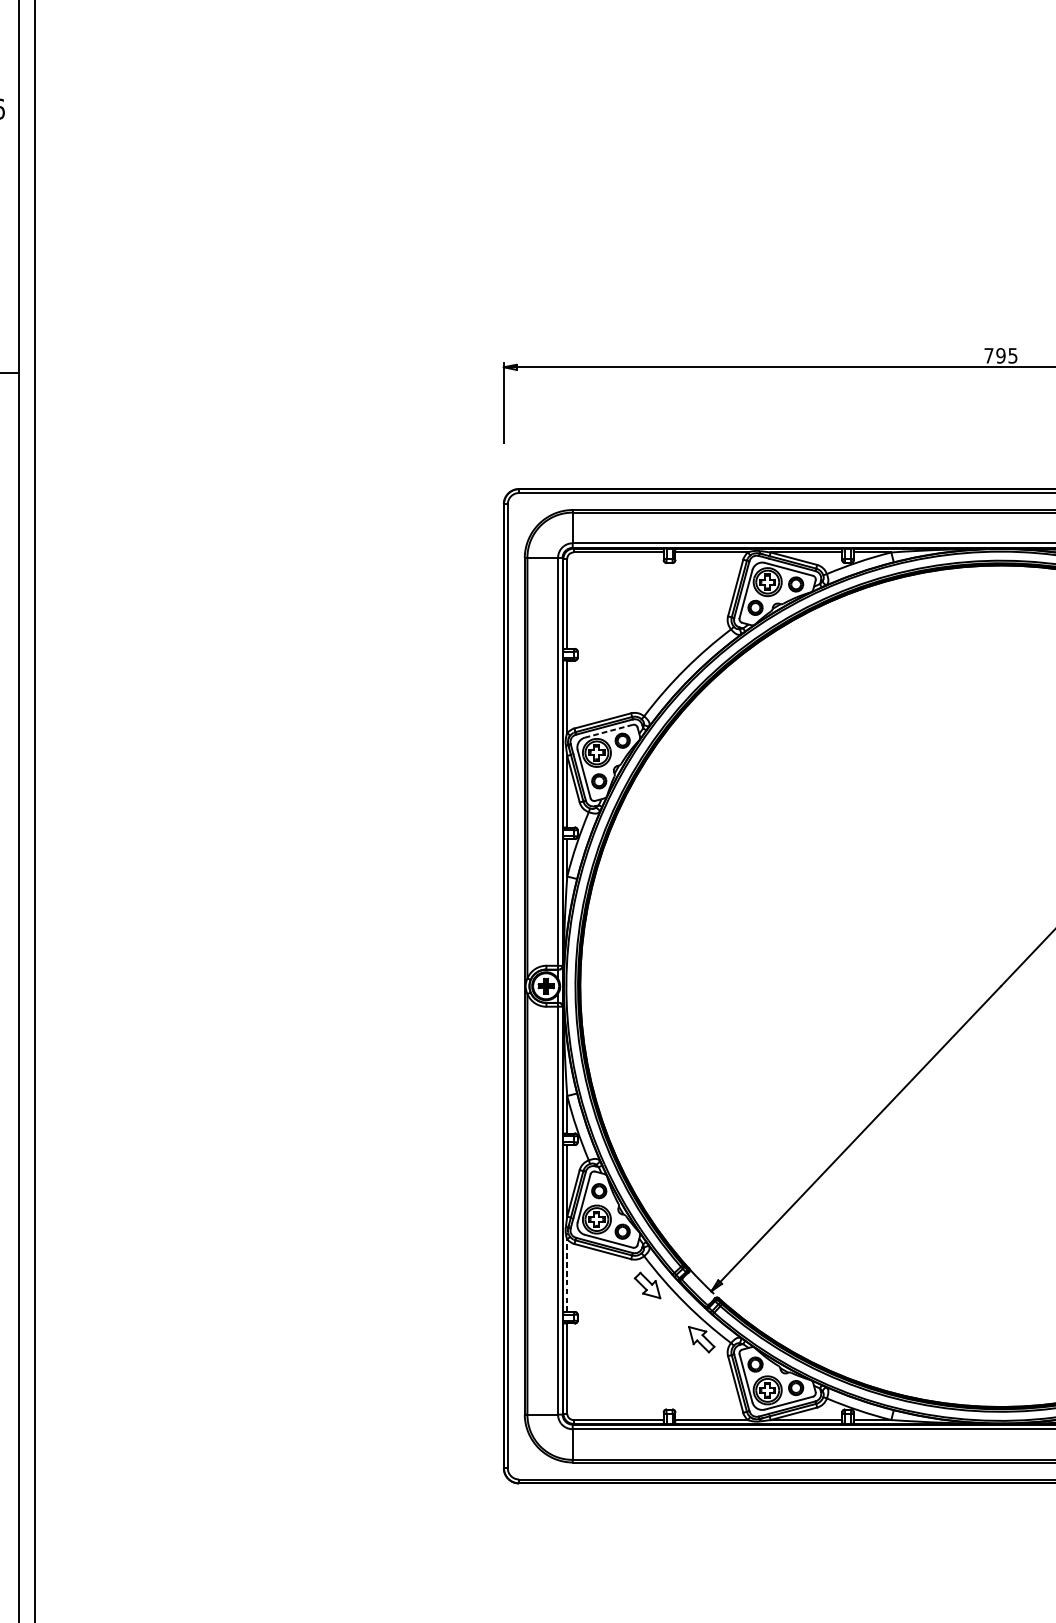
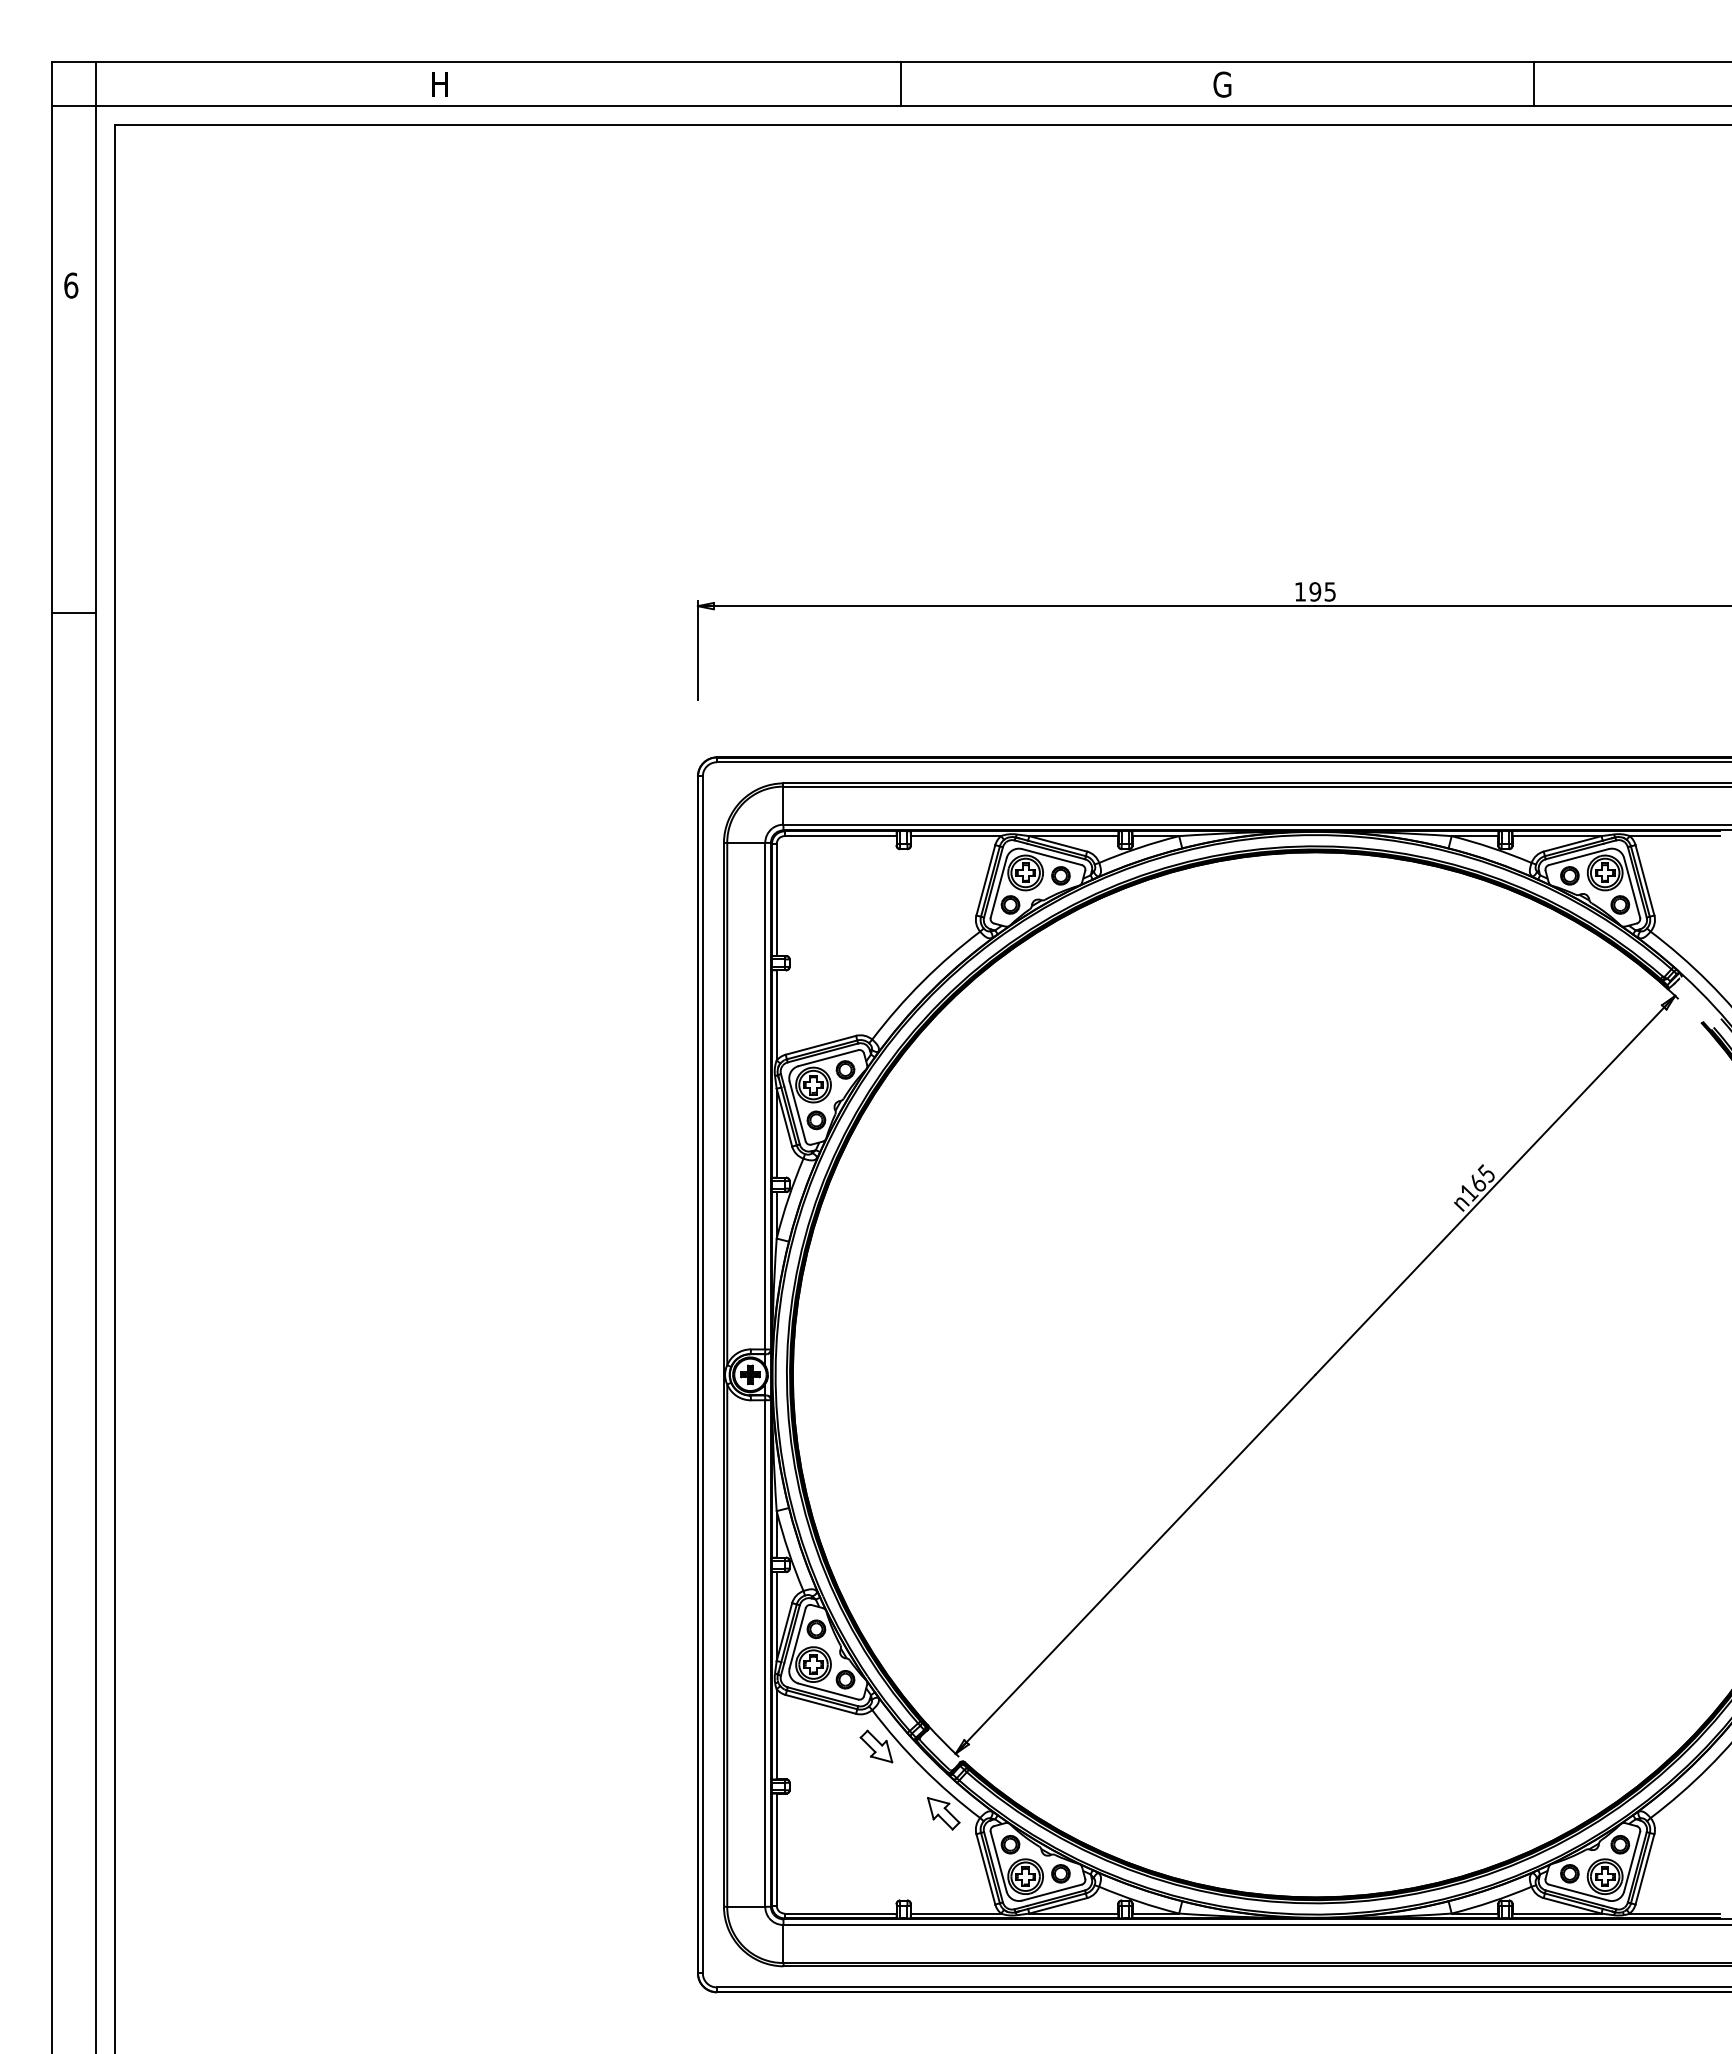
text: (989, 355) -> (1300, 591), 795 -> 195
line: (608, 731) -> (828, 1058), dashed -> solid
line: (567, 1275) -> (776, 1733), dashed -> solid

